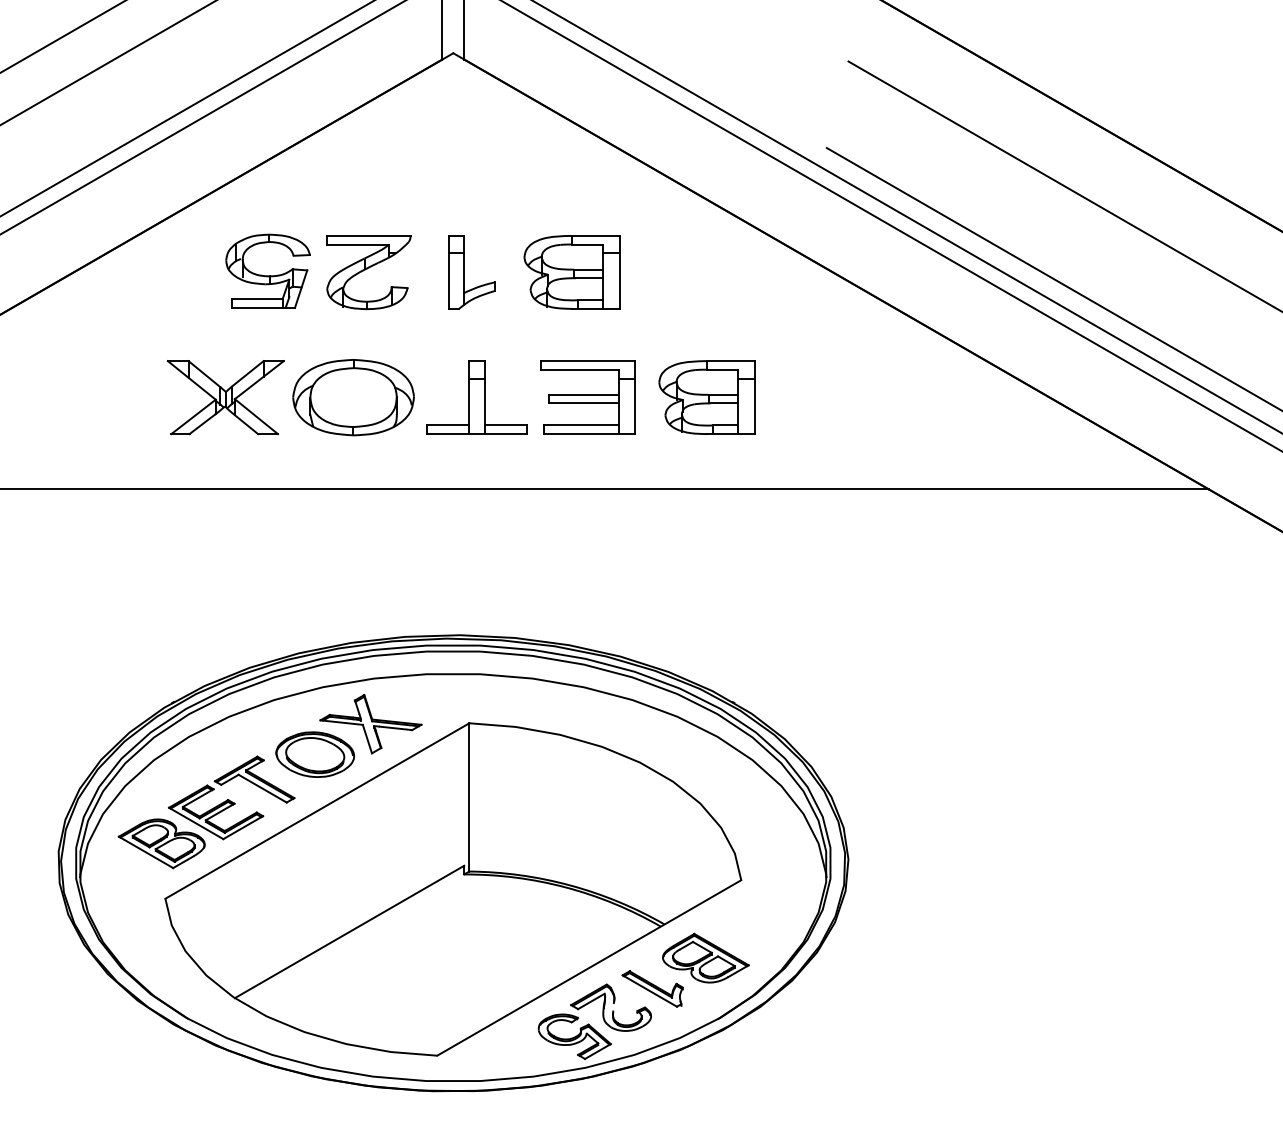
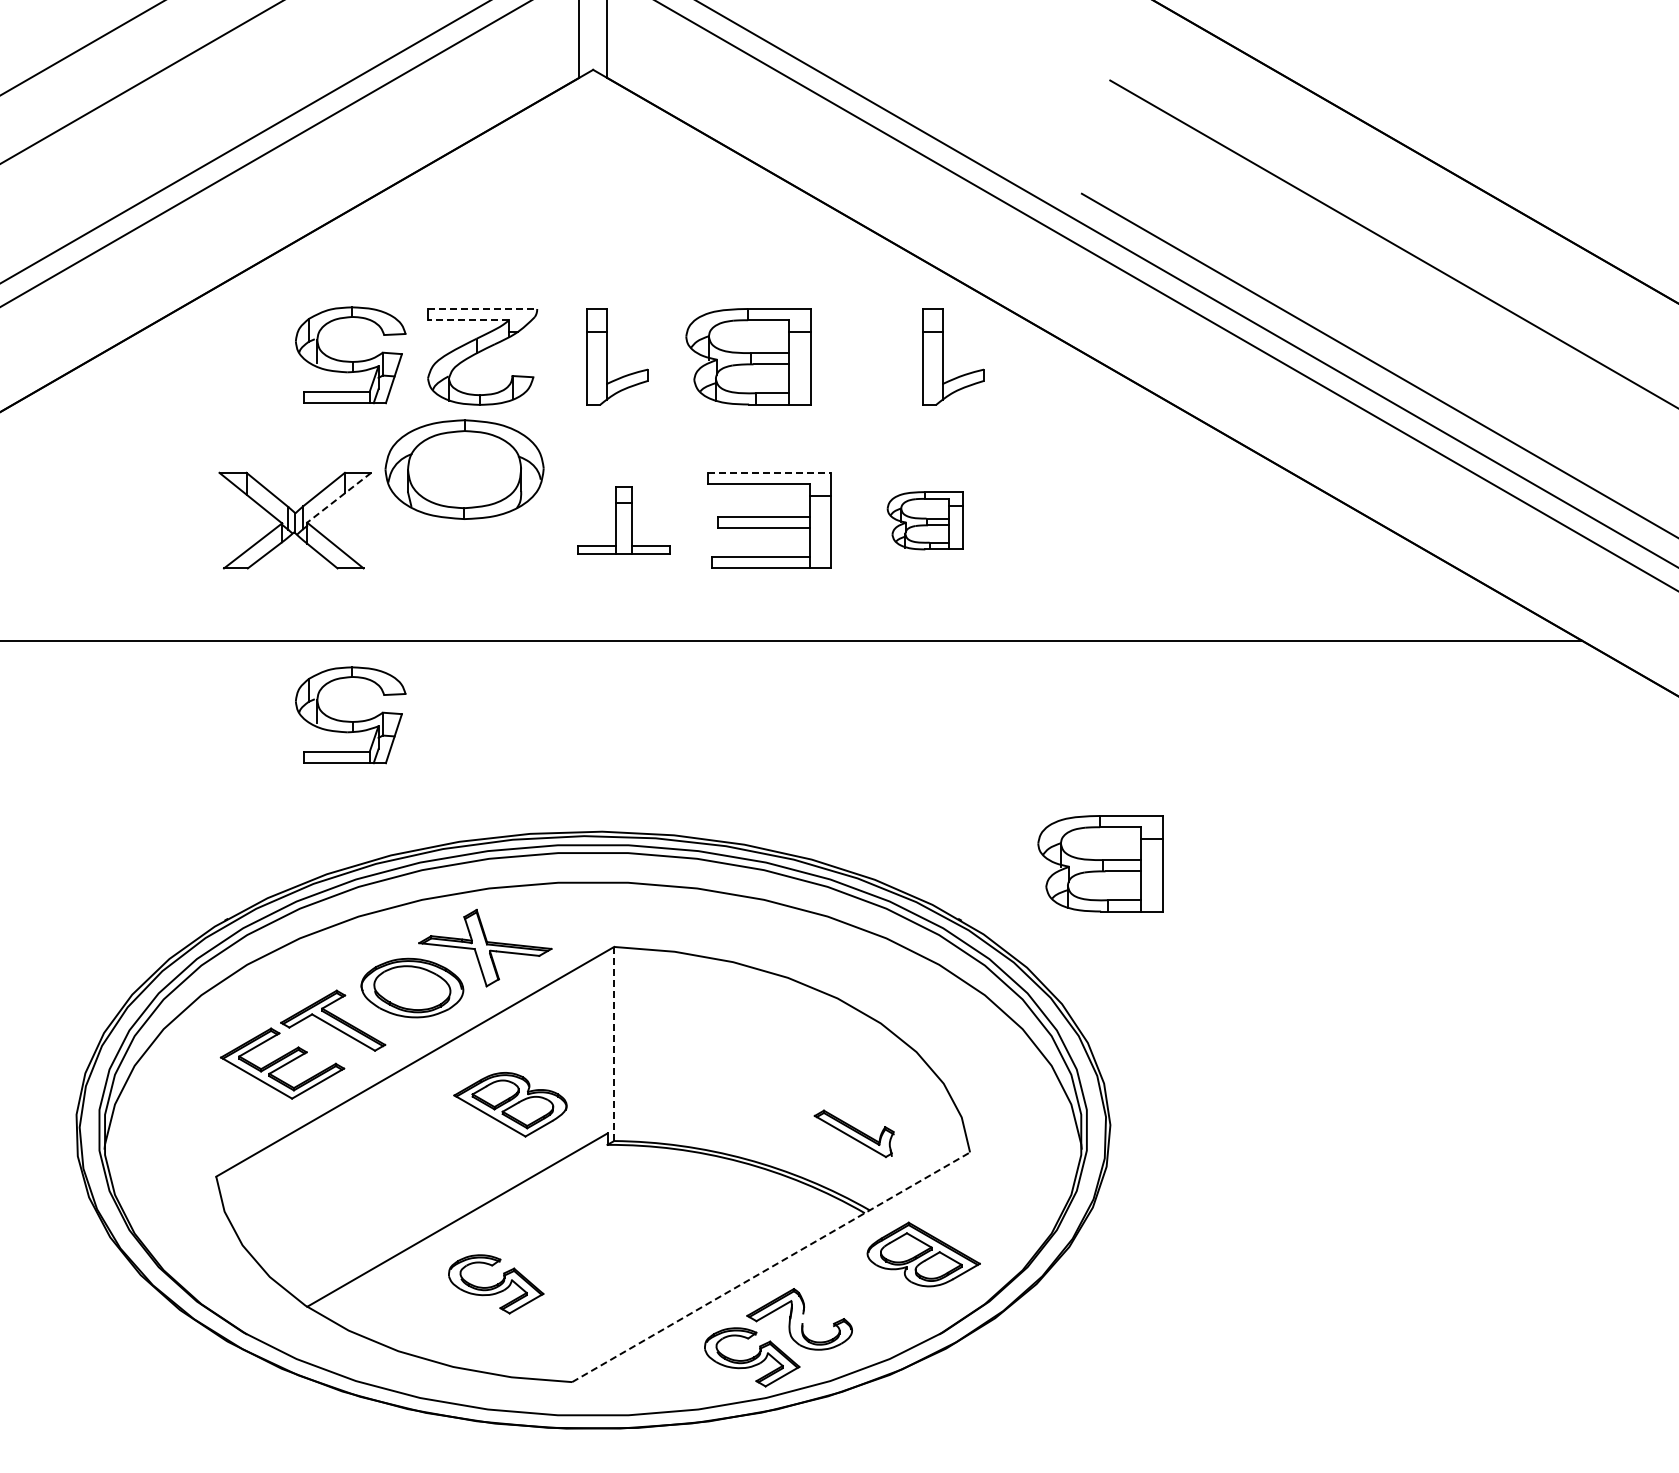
line: (368, 235) -> (482, 308), solid -> dashed
line: (358, 244) -> (468, 320), solid -> dashed
part: (720, 272) -> (943, 356), added
line: (588, 360) -> (769, 472), solid -> dashed
line: (259, 379) -> (339, 497), solid -> dashed
part: (353, 397) -> (464, 469), moved
part: (476, 397) -> (623, 520), size x0.7
part: (706, 397) -> (924, 520), size x0.6
part: (267, 546) -> (350, 715), added
part: (840, 659) -> (1100, 863), added
line: (469, 797) -> (614, 1043), solid -> dashed
part: (161, 843) -> (510, 1104), moved
line: (589, 968) -> (771, 1267), solid -> dashed
part: (379, 981) -> (496, 1284), added
part: (652, 988) -> (853, 1133), moved

